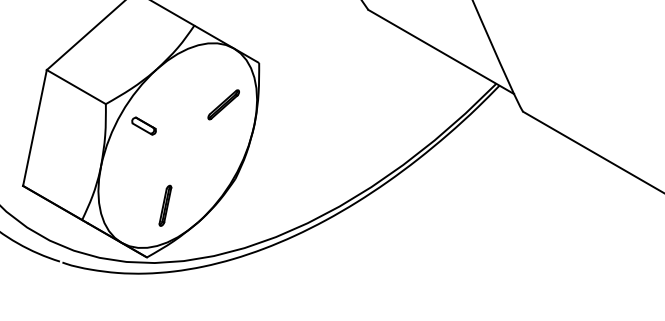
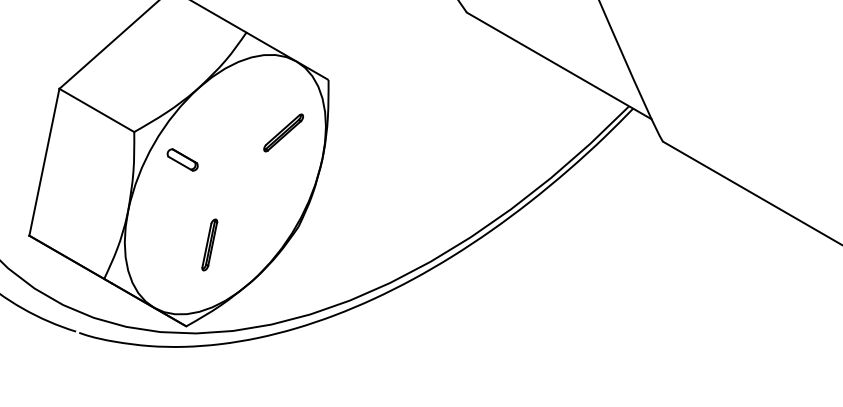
part: (165, 205) -> (209, 244), moved

